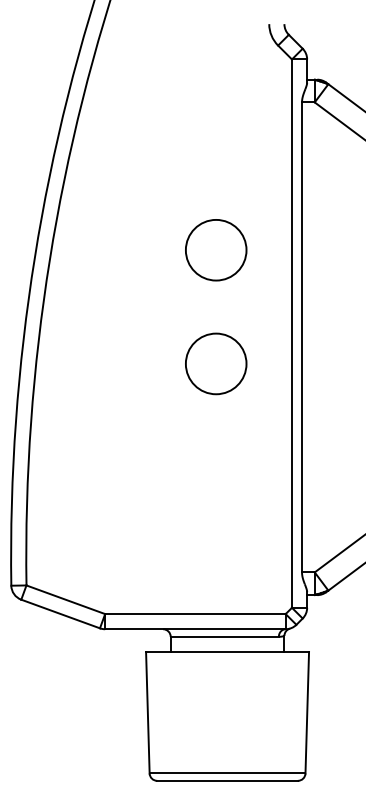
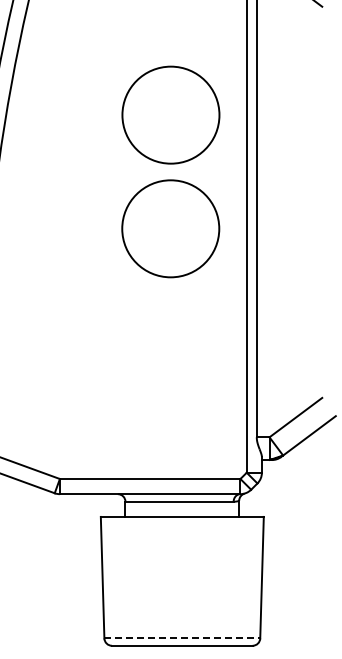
circle: (215, 249) -> (170, 114), size x1.6
circle: (216, 363) -> (171, 228), size x1.6
line: (227, 773) -> (182, 638), solid -> dashed

